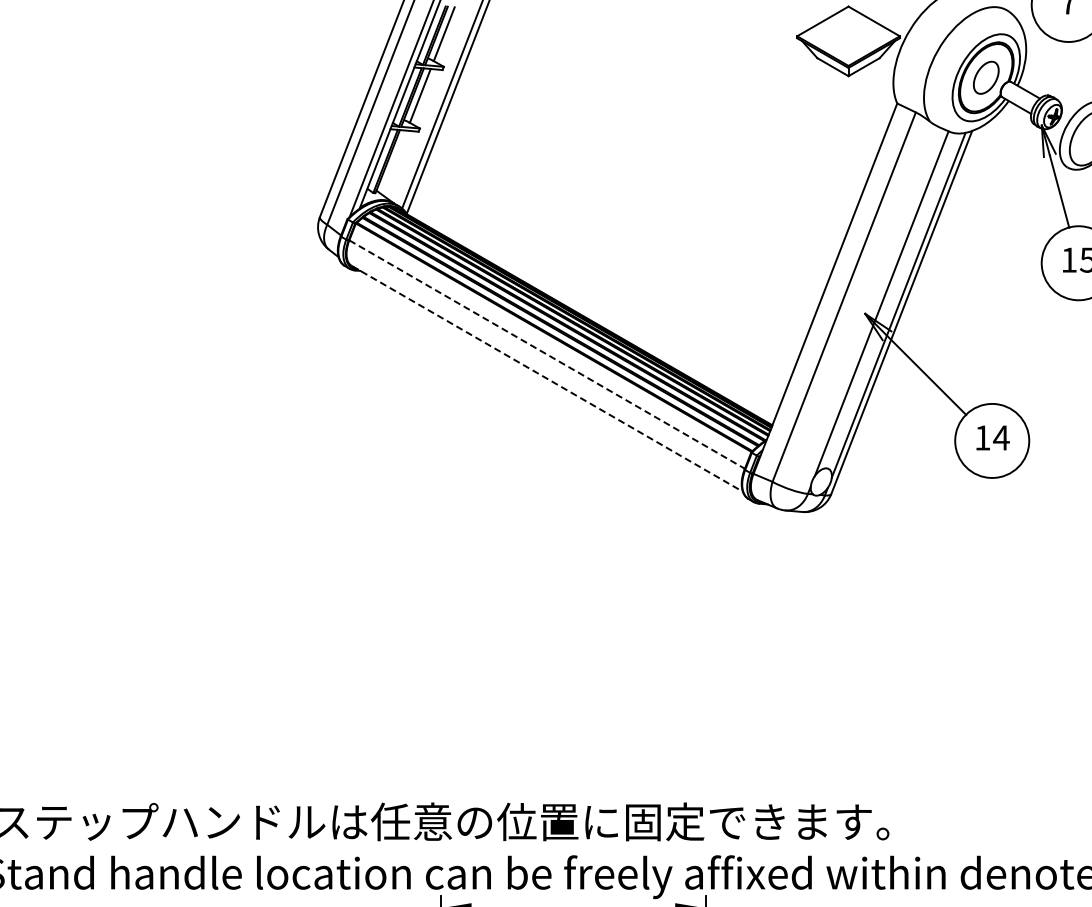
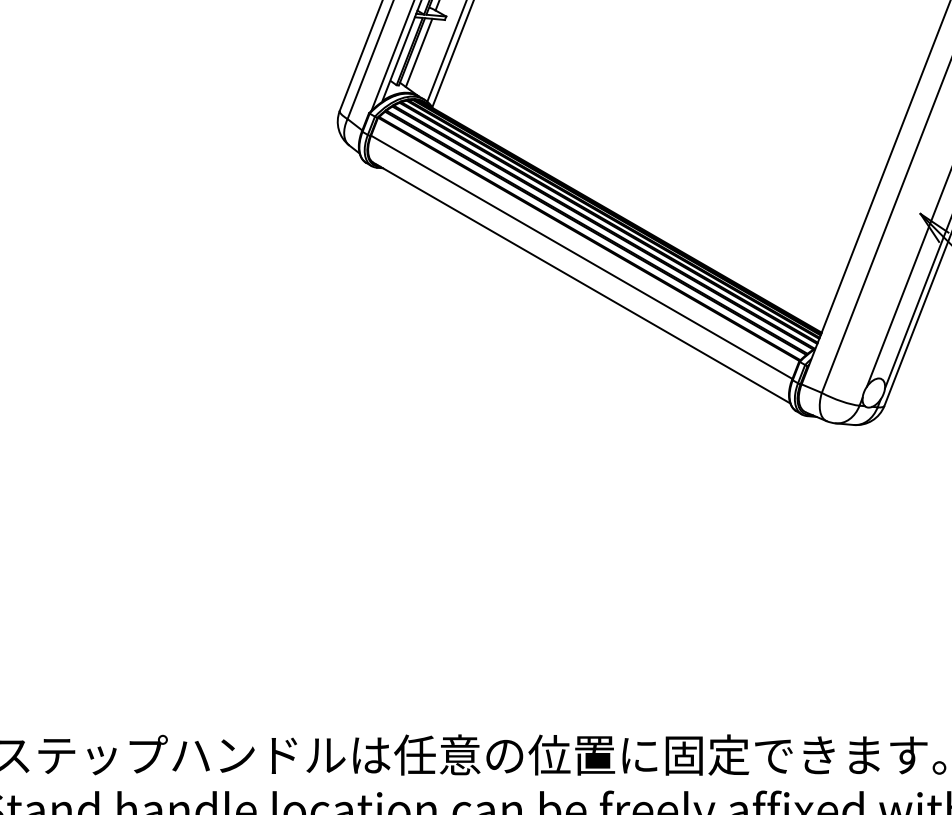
line: (394, 162) -> (419, 52), added
line: (547, 354) -> (582, 257), dashed -> solid
line: (547, 378) -> (582, 282), dashed -> solid

